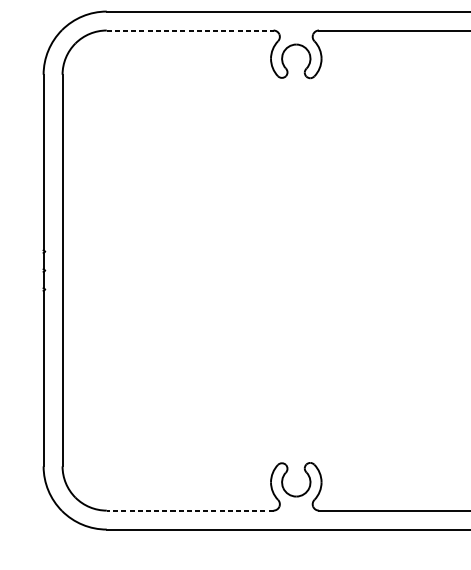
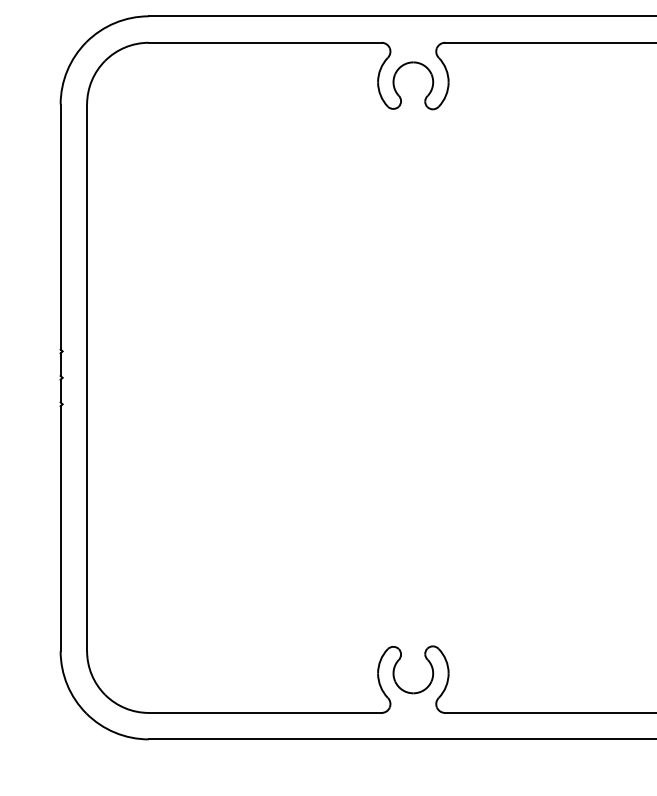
line: (190, 30) -> (265, 42), dashed -> solid
line: (189, 510) -> (264, 712), dashed -> solid

